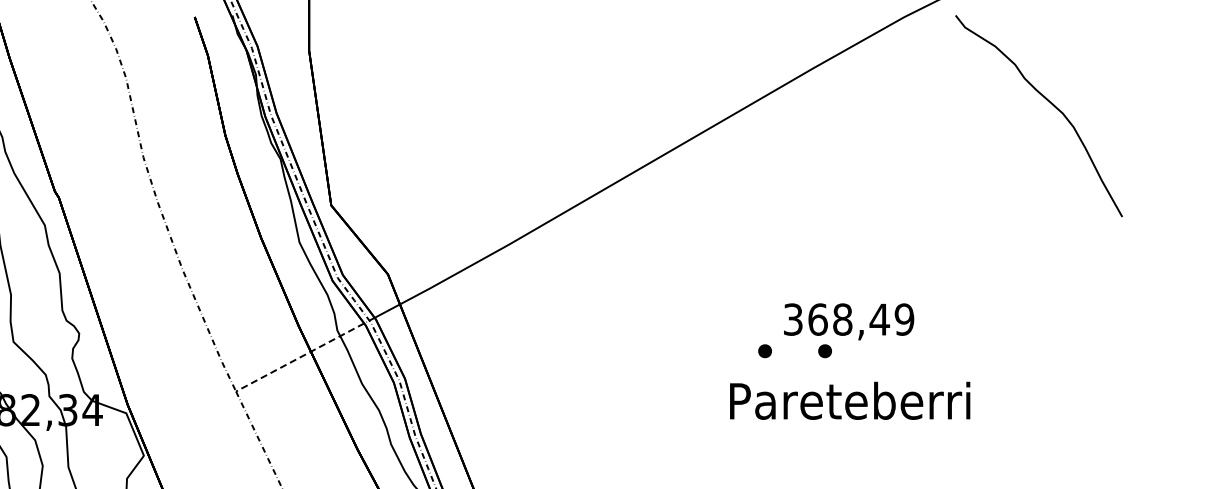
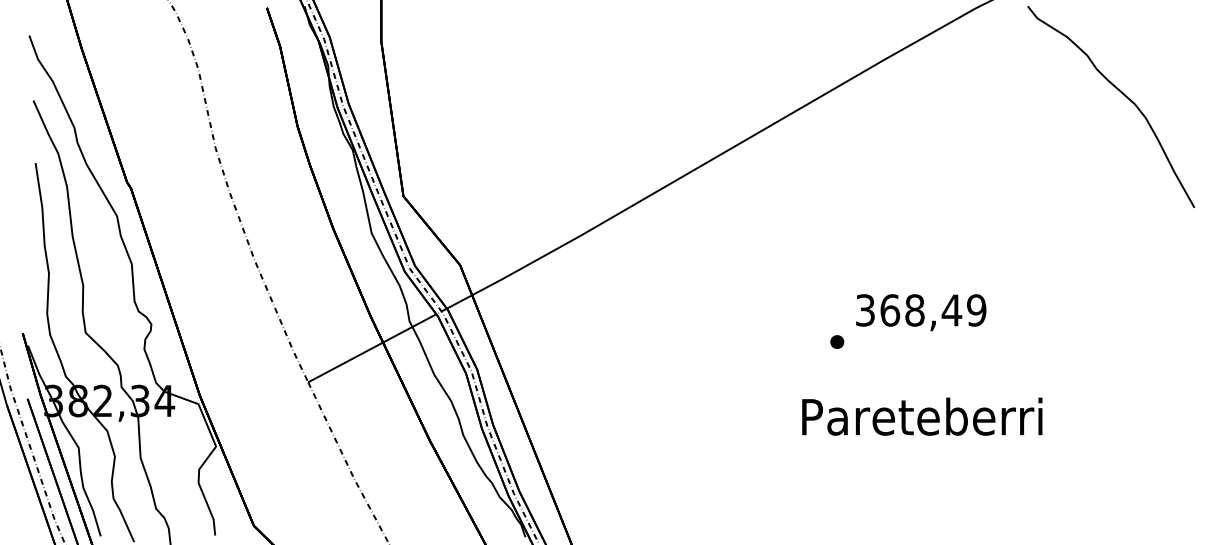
part: (825, 350) -> (897, 341), removed
line: (300, 357) -> (372, 348), dashed -> solid
text: (850, 400) -> (922, 416), moved

